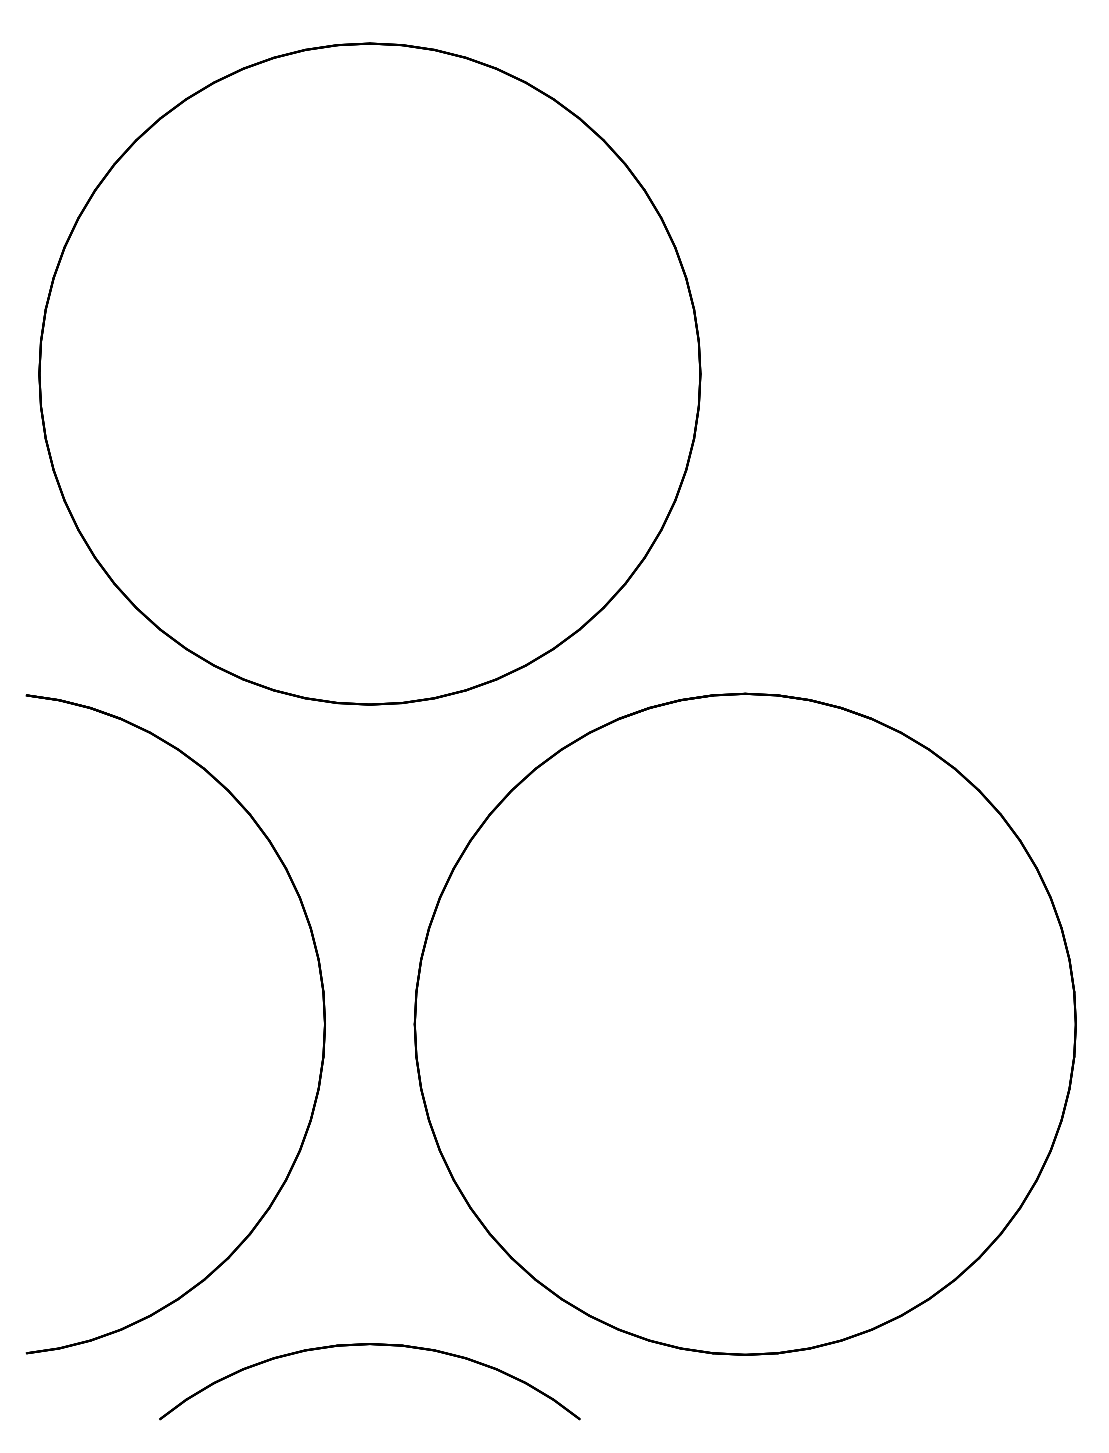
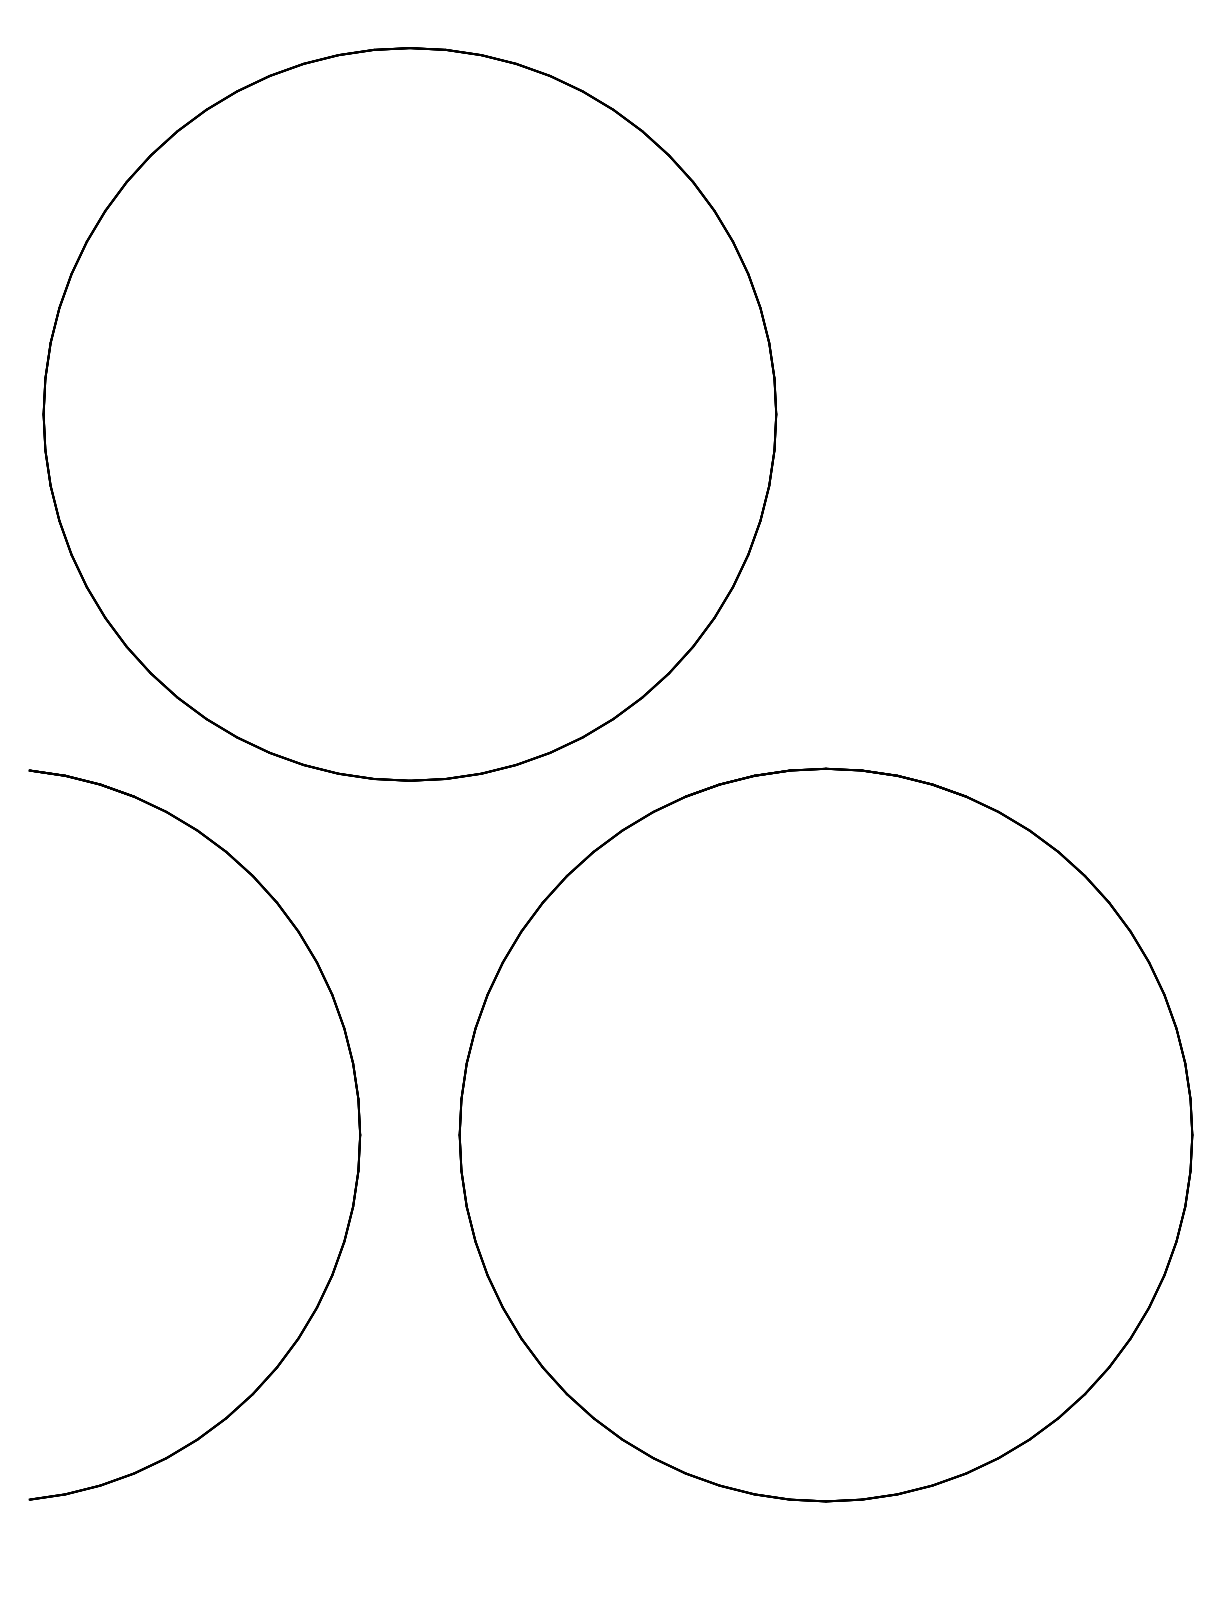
part: (368, 1345) -> (408, 1491), removed

